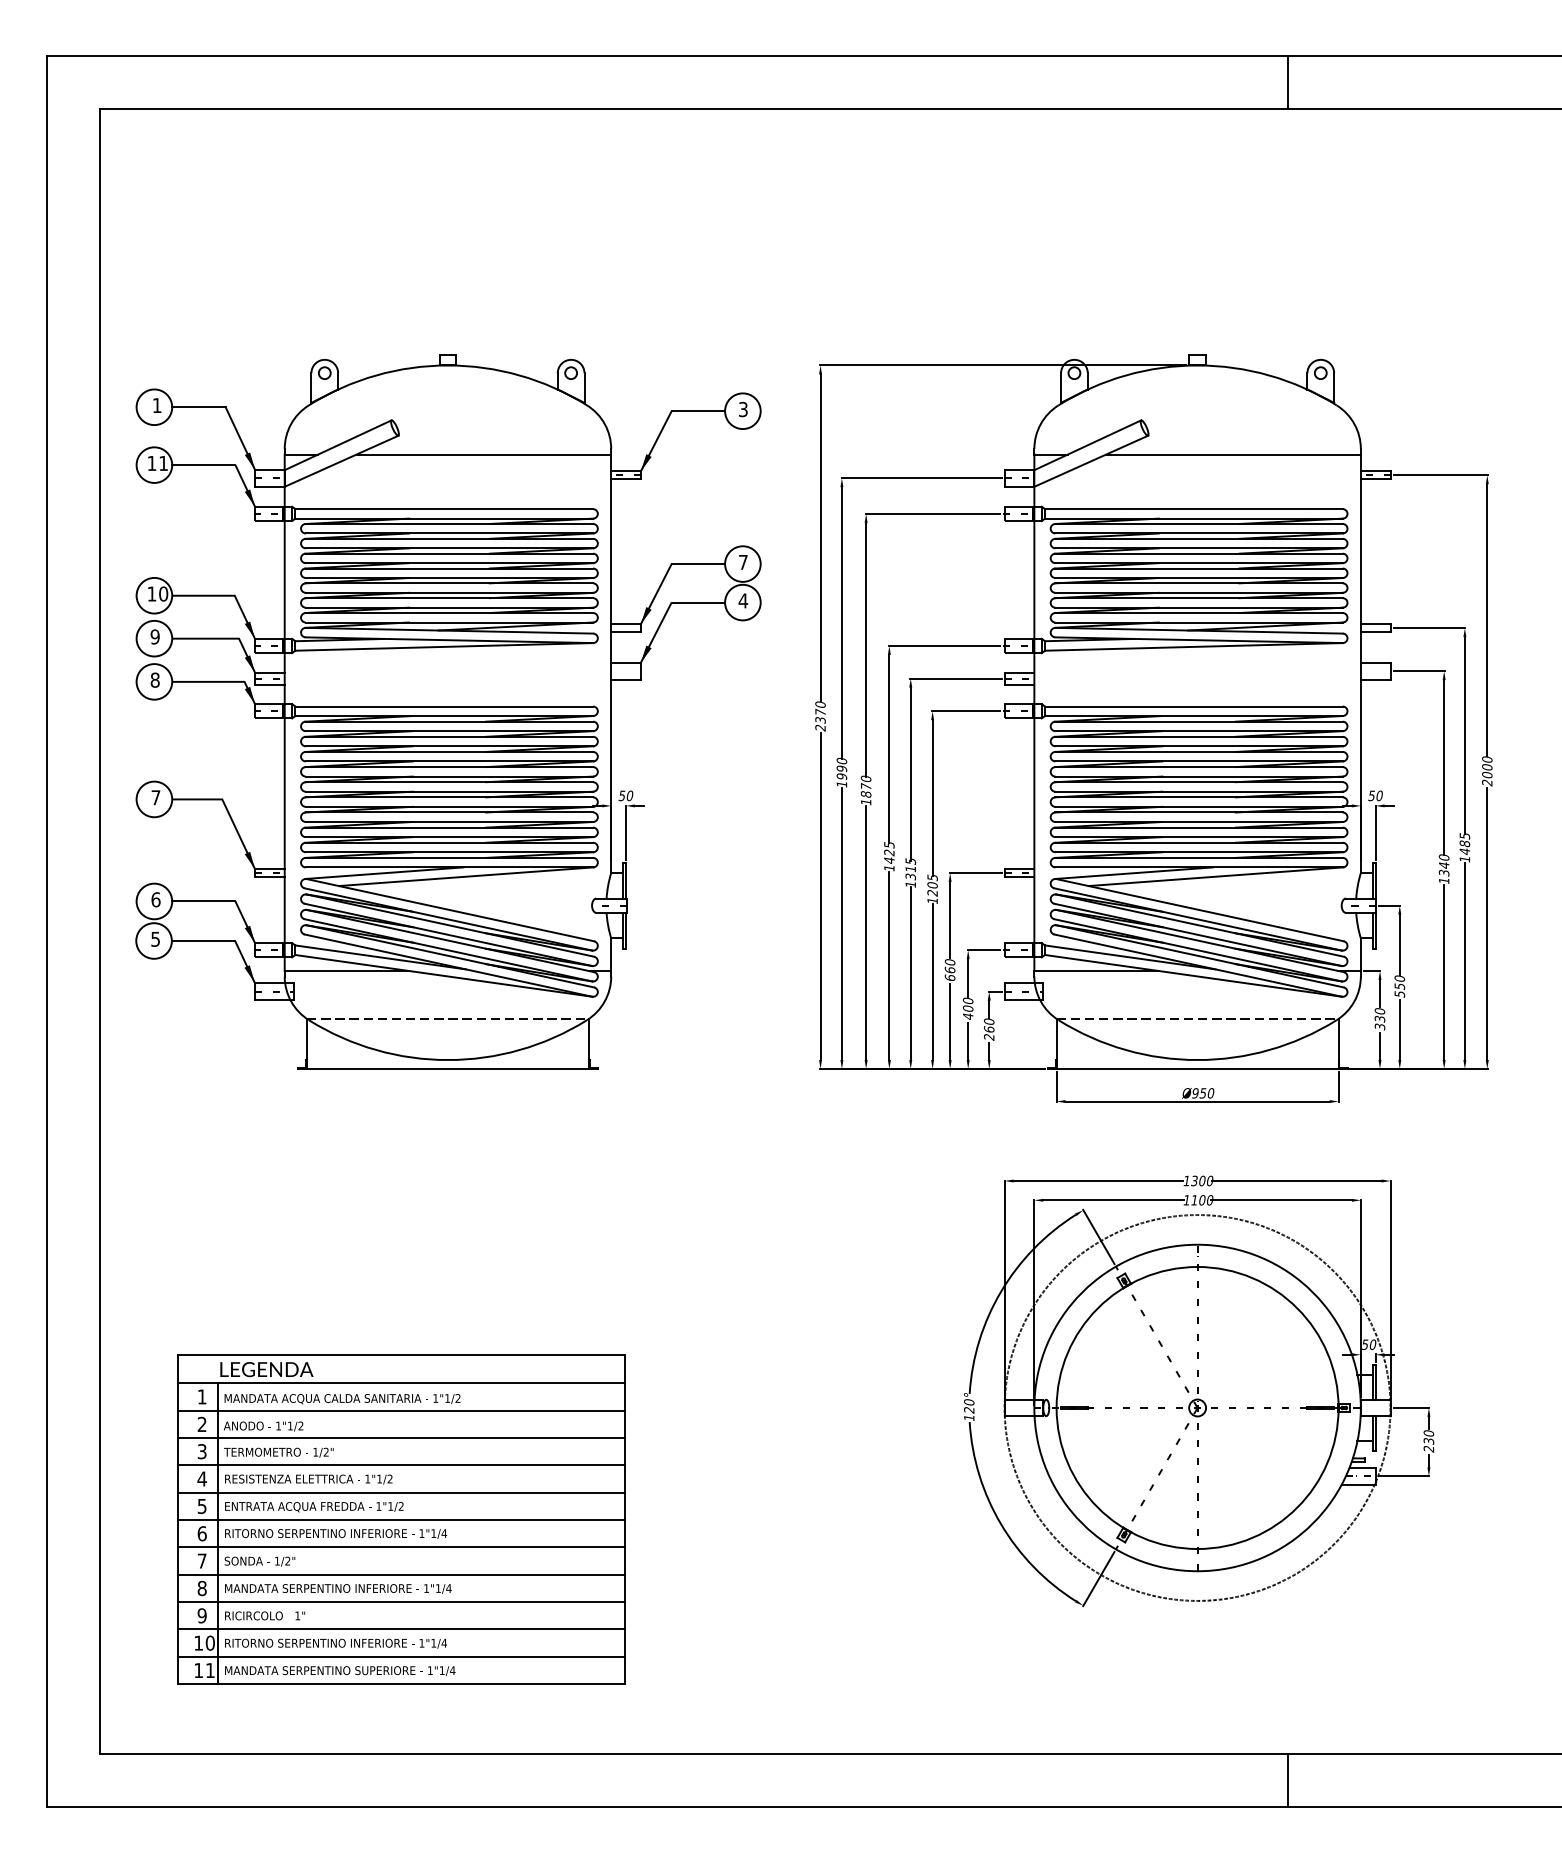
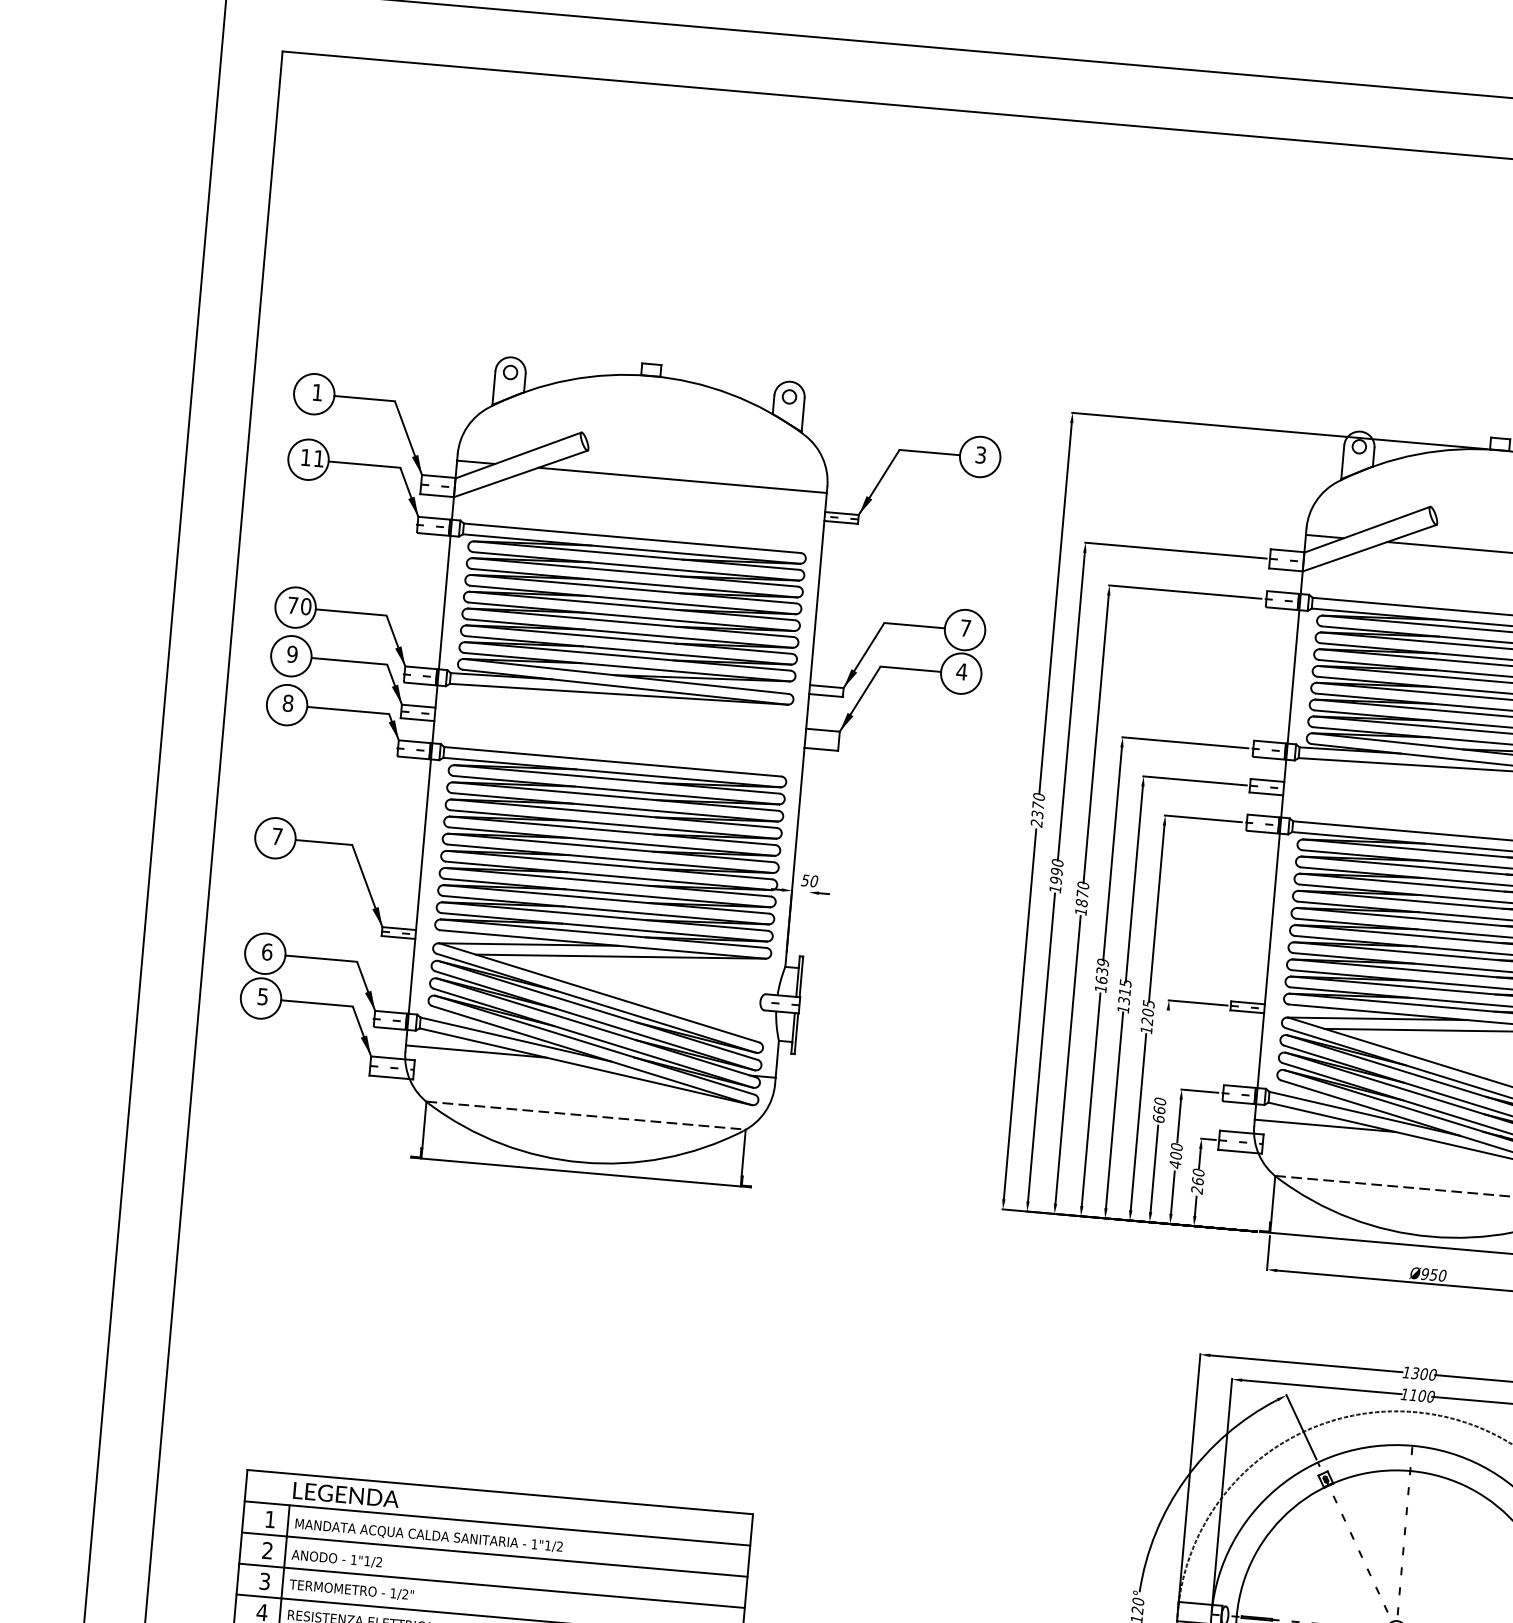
text: (151, 593) -> (292, 604), 10 -> 70
line: (626, 832) -> (806, 922), removed
text: (889, 852) -> (1102, 971), 1425 -> 1639
line: (950, 919) -> (1164, 1053), removed

